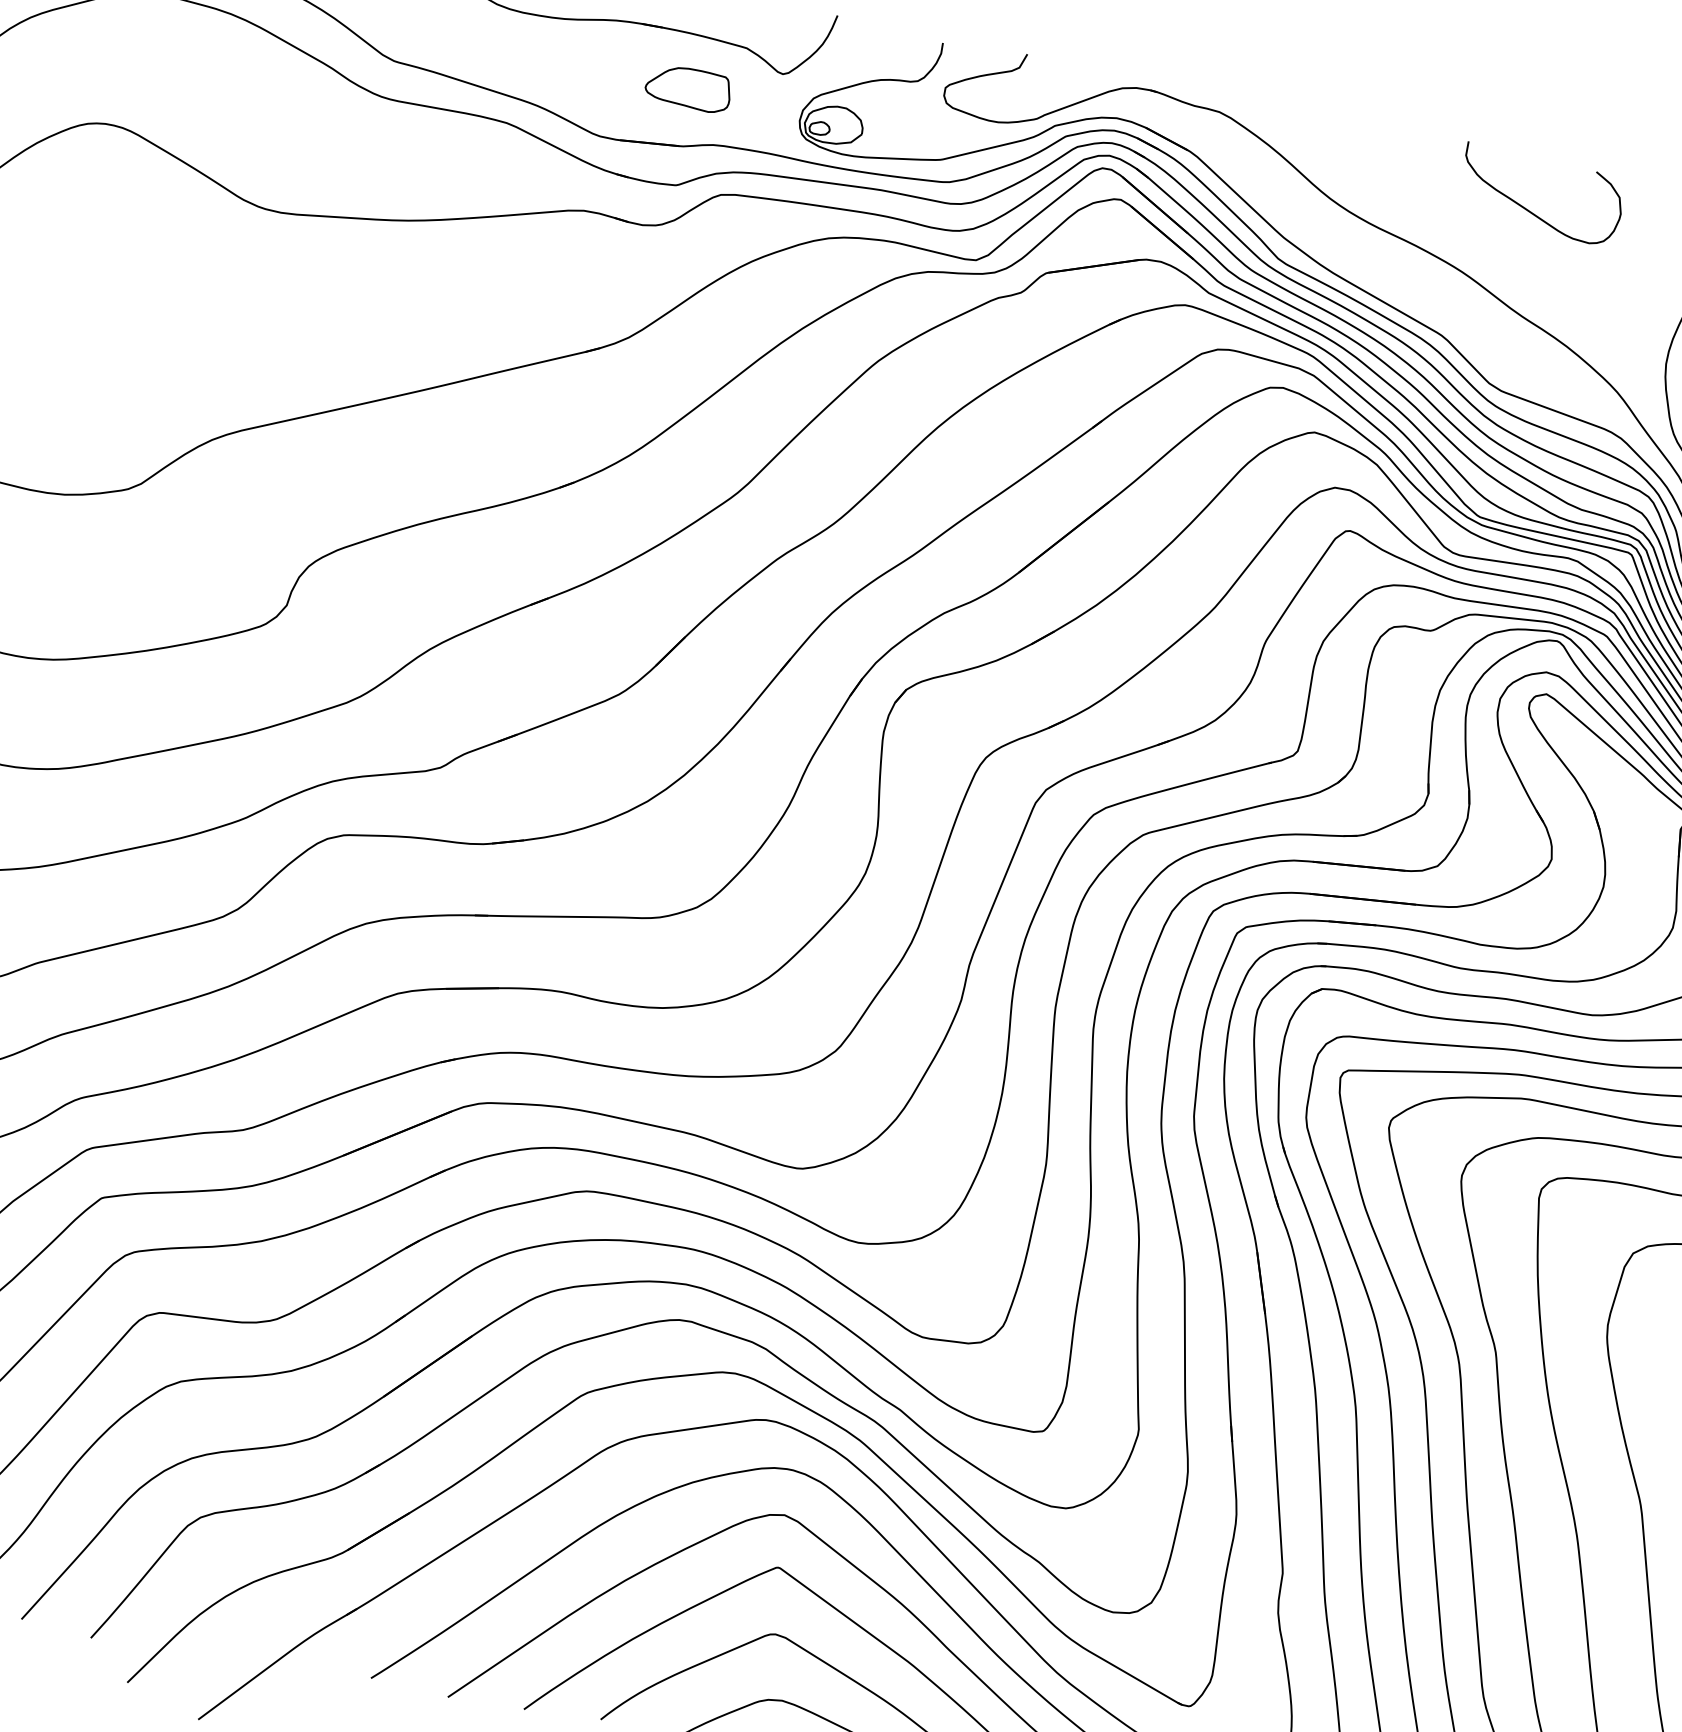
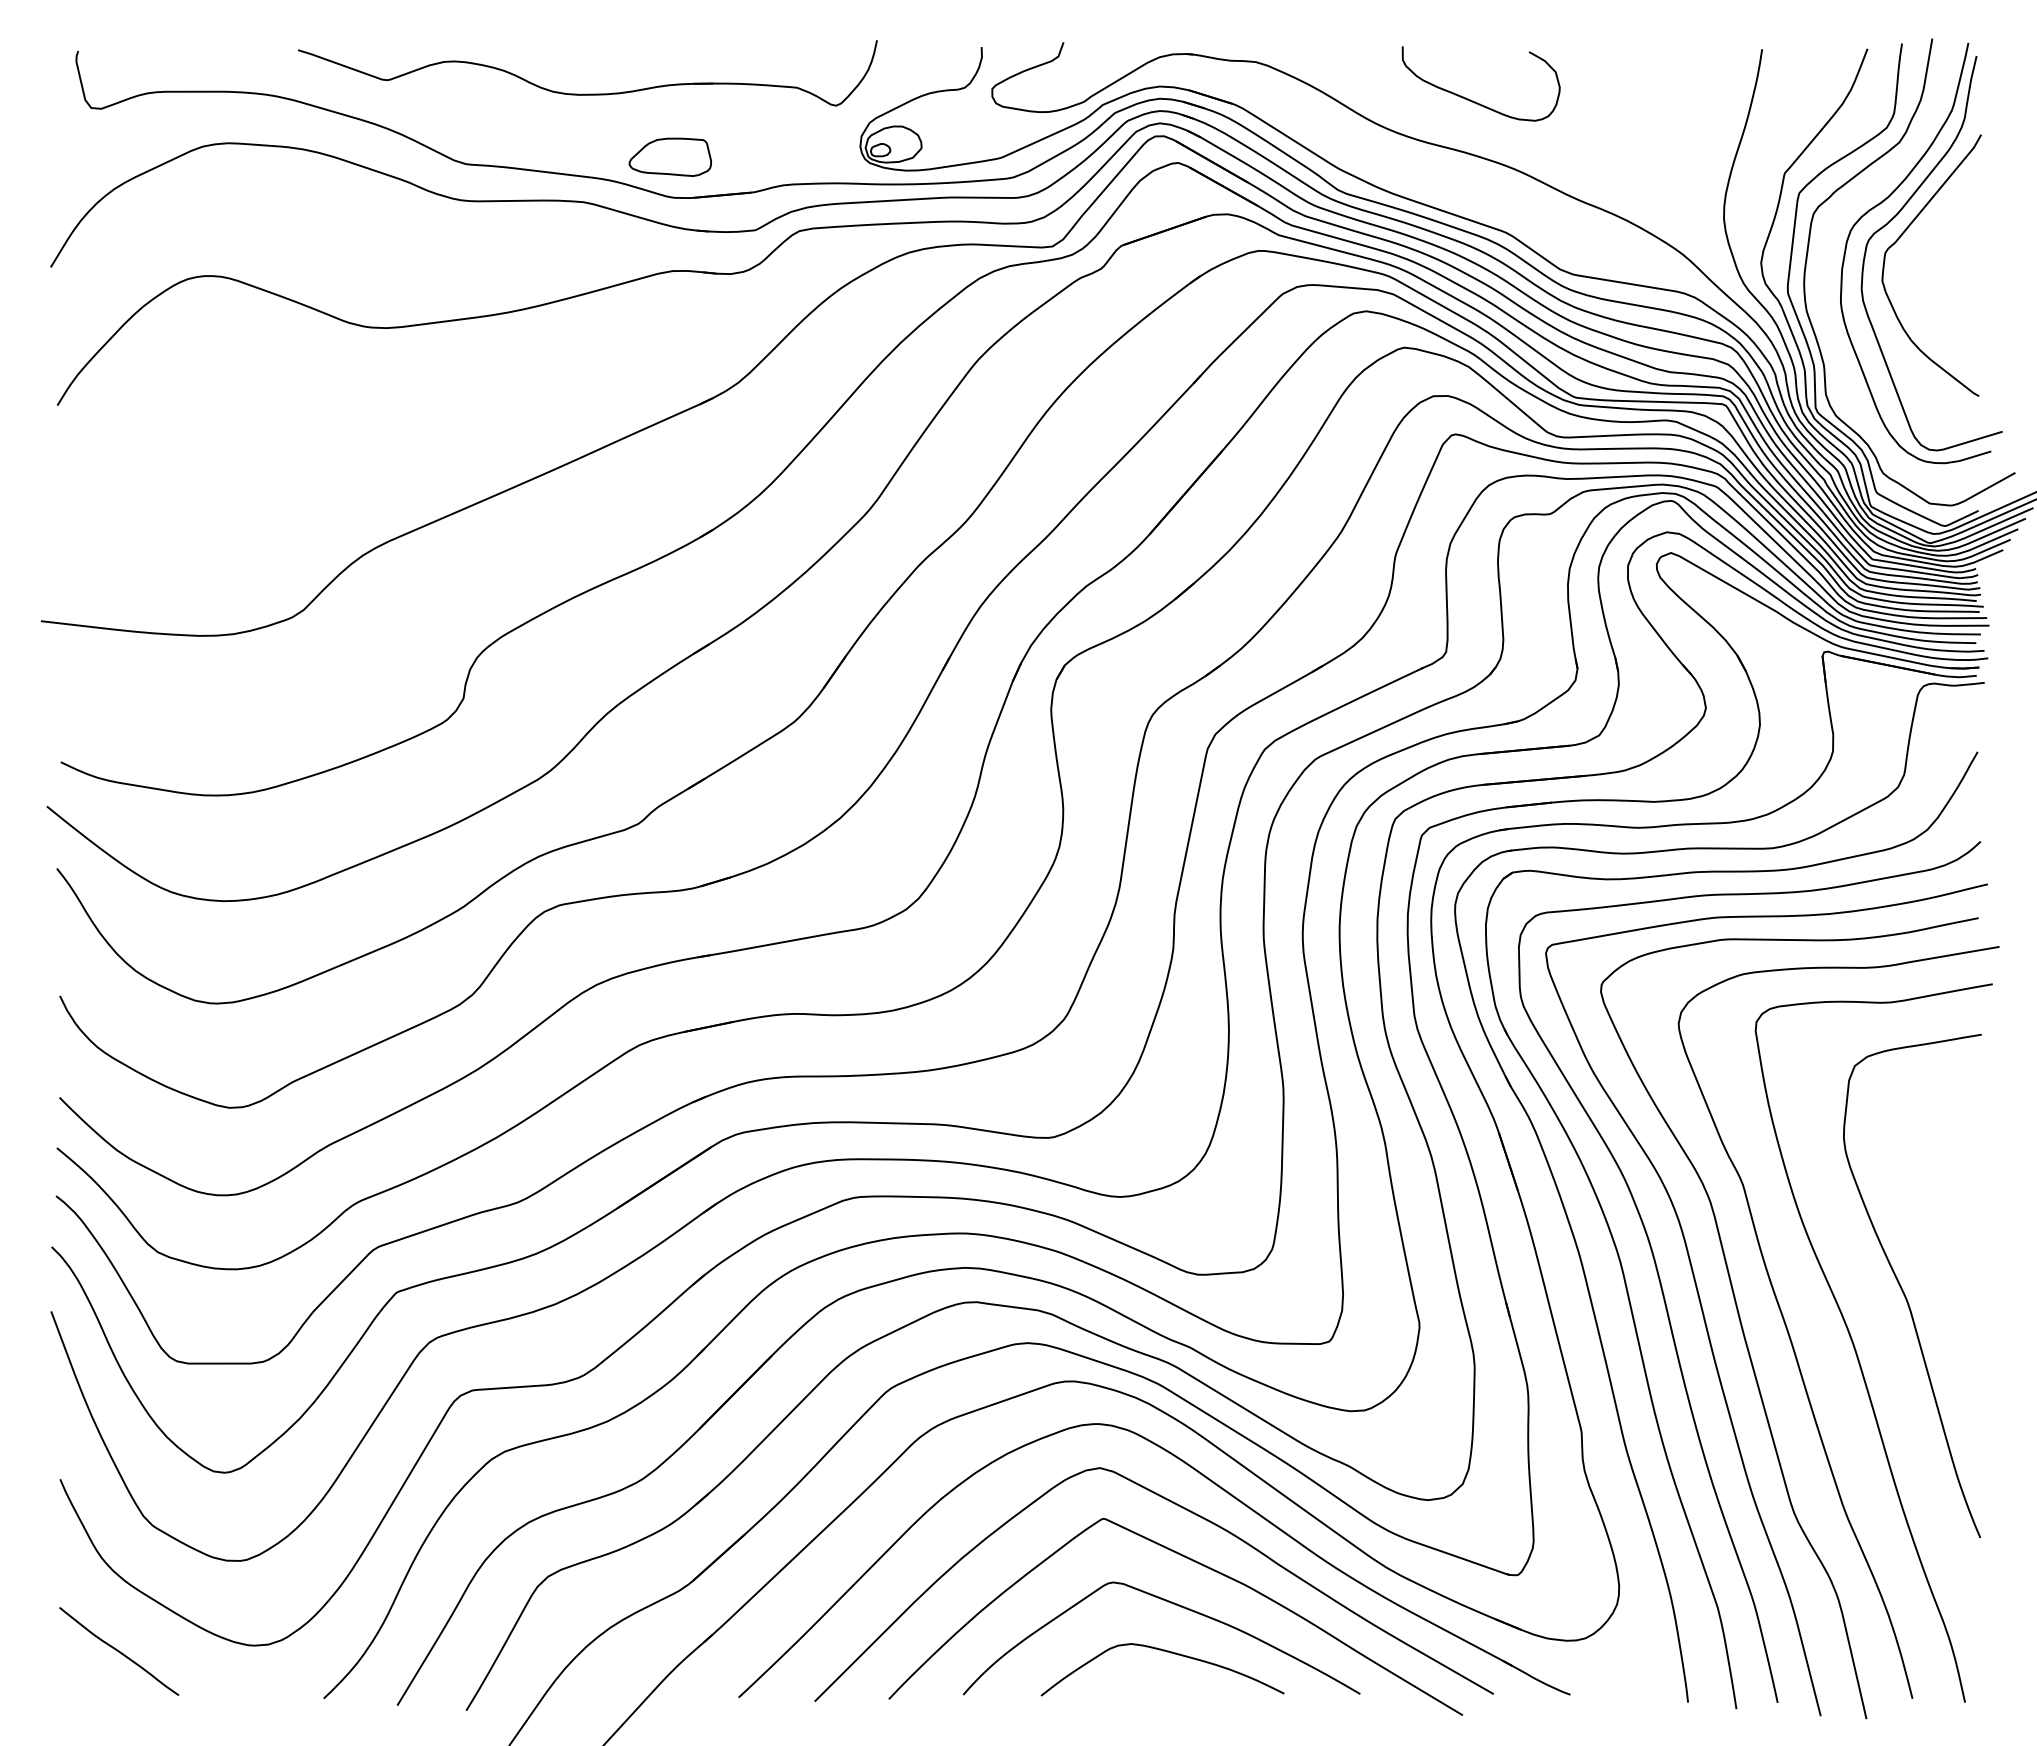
part: (687, 87) -> (669, 156), moved
curve: (1530, 210) -> (1473, 100), moved

